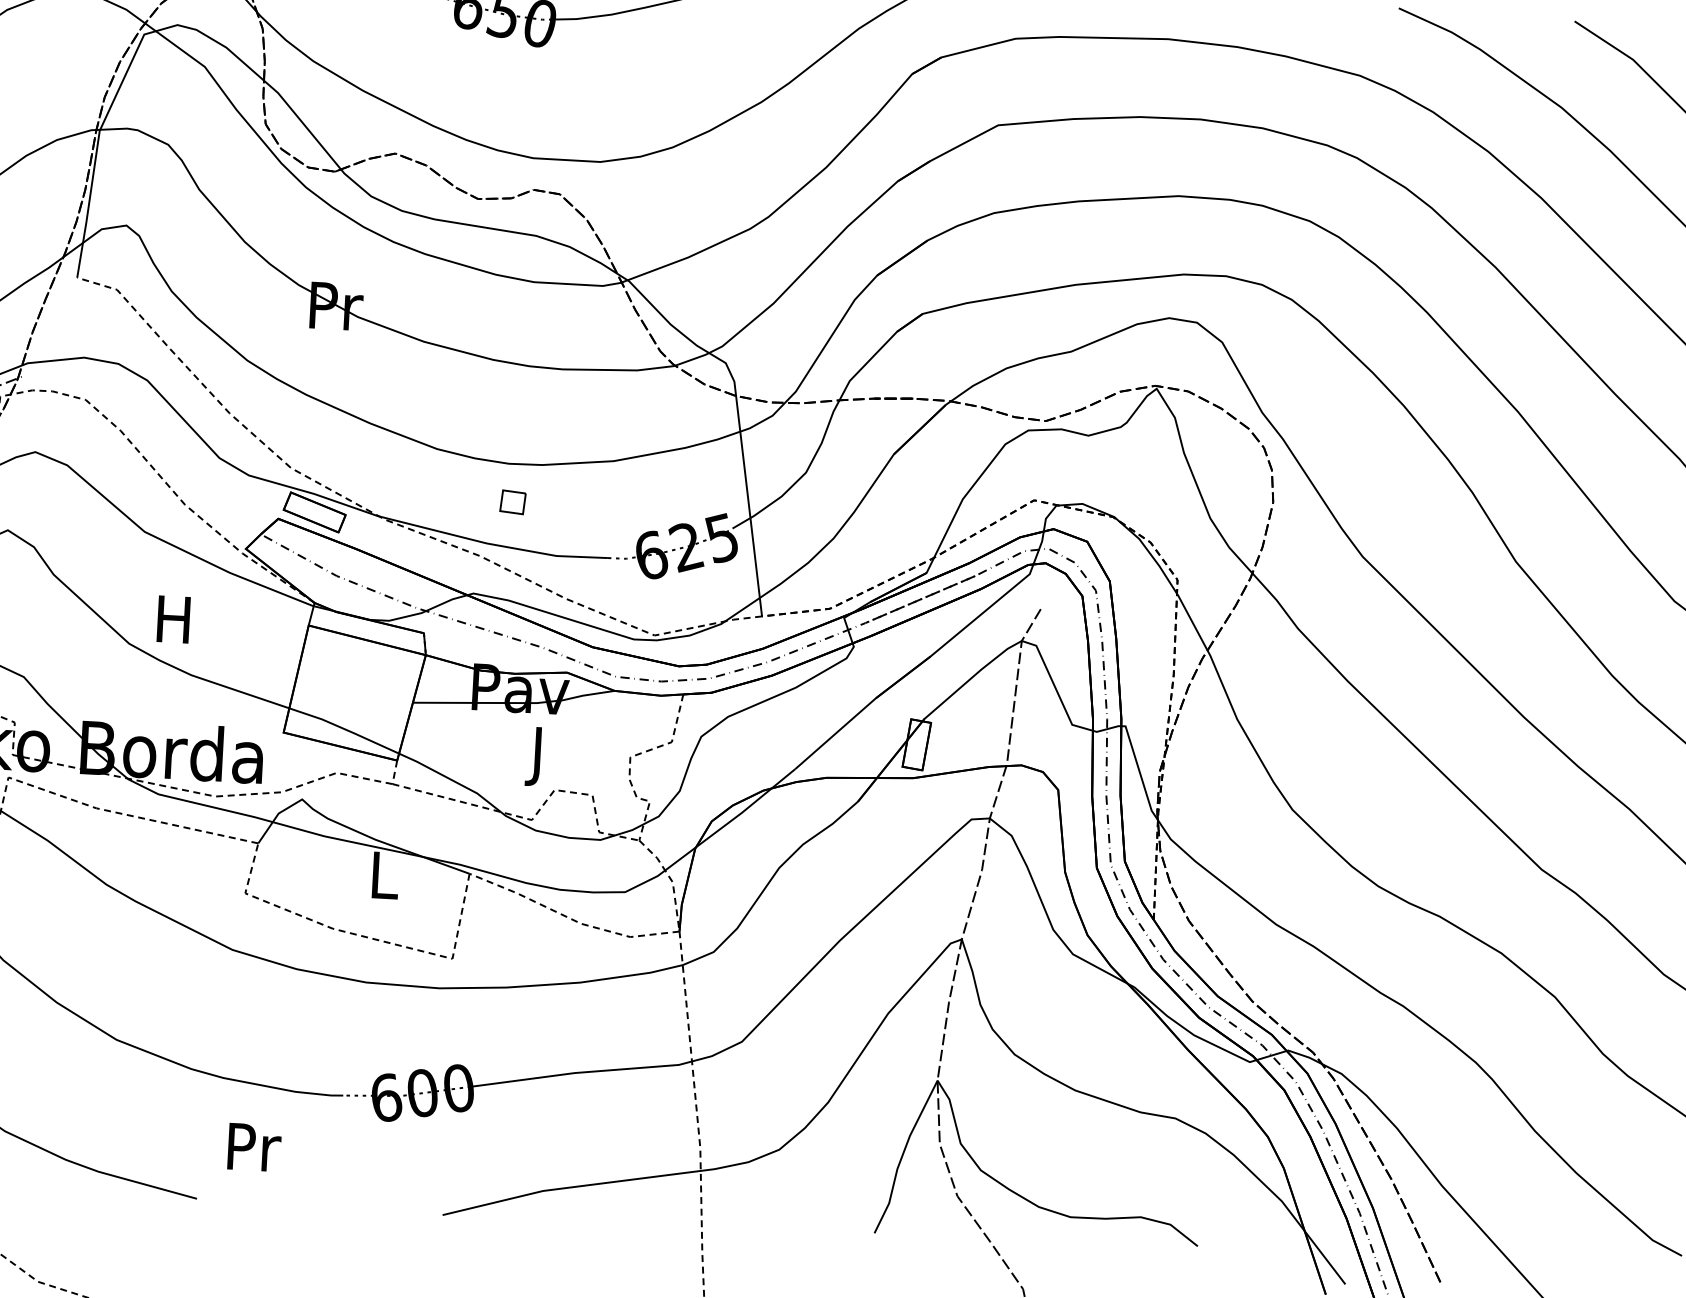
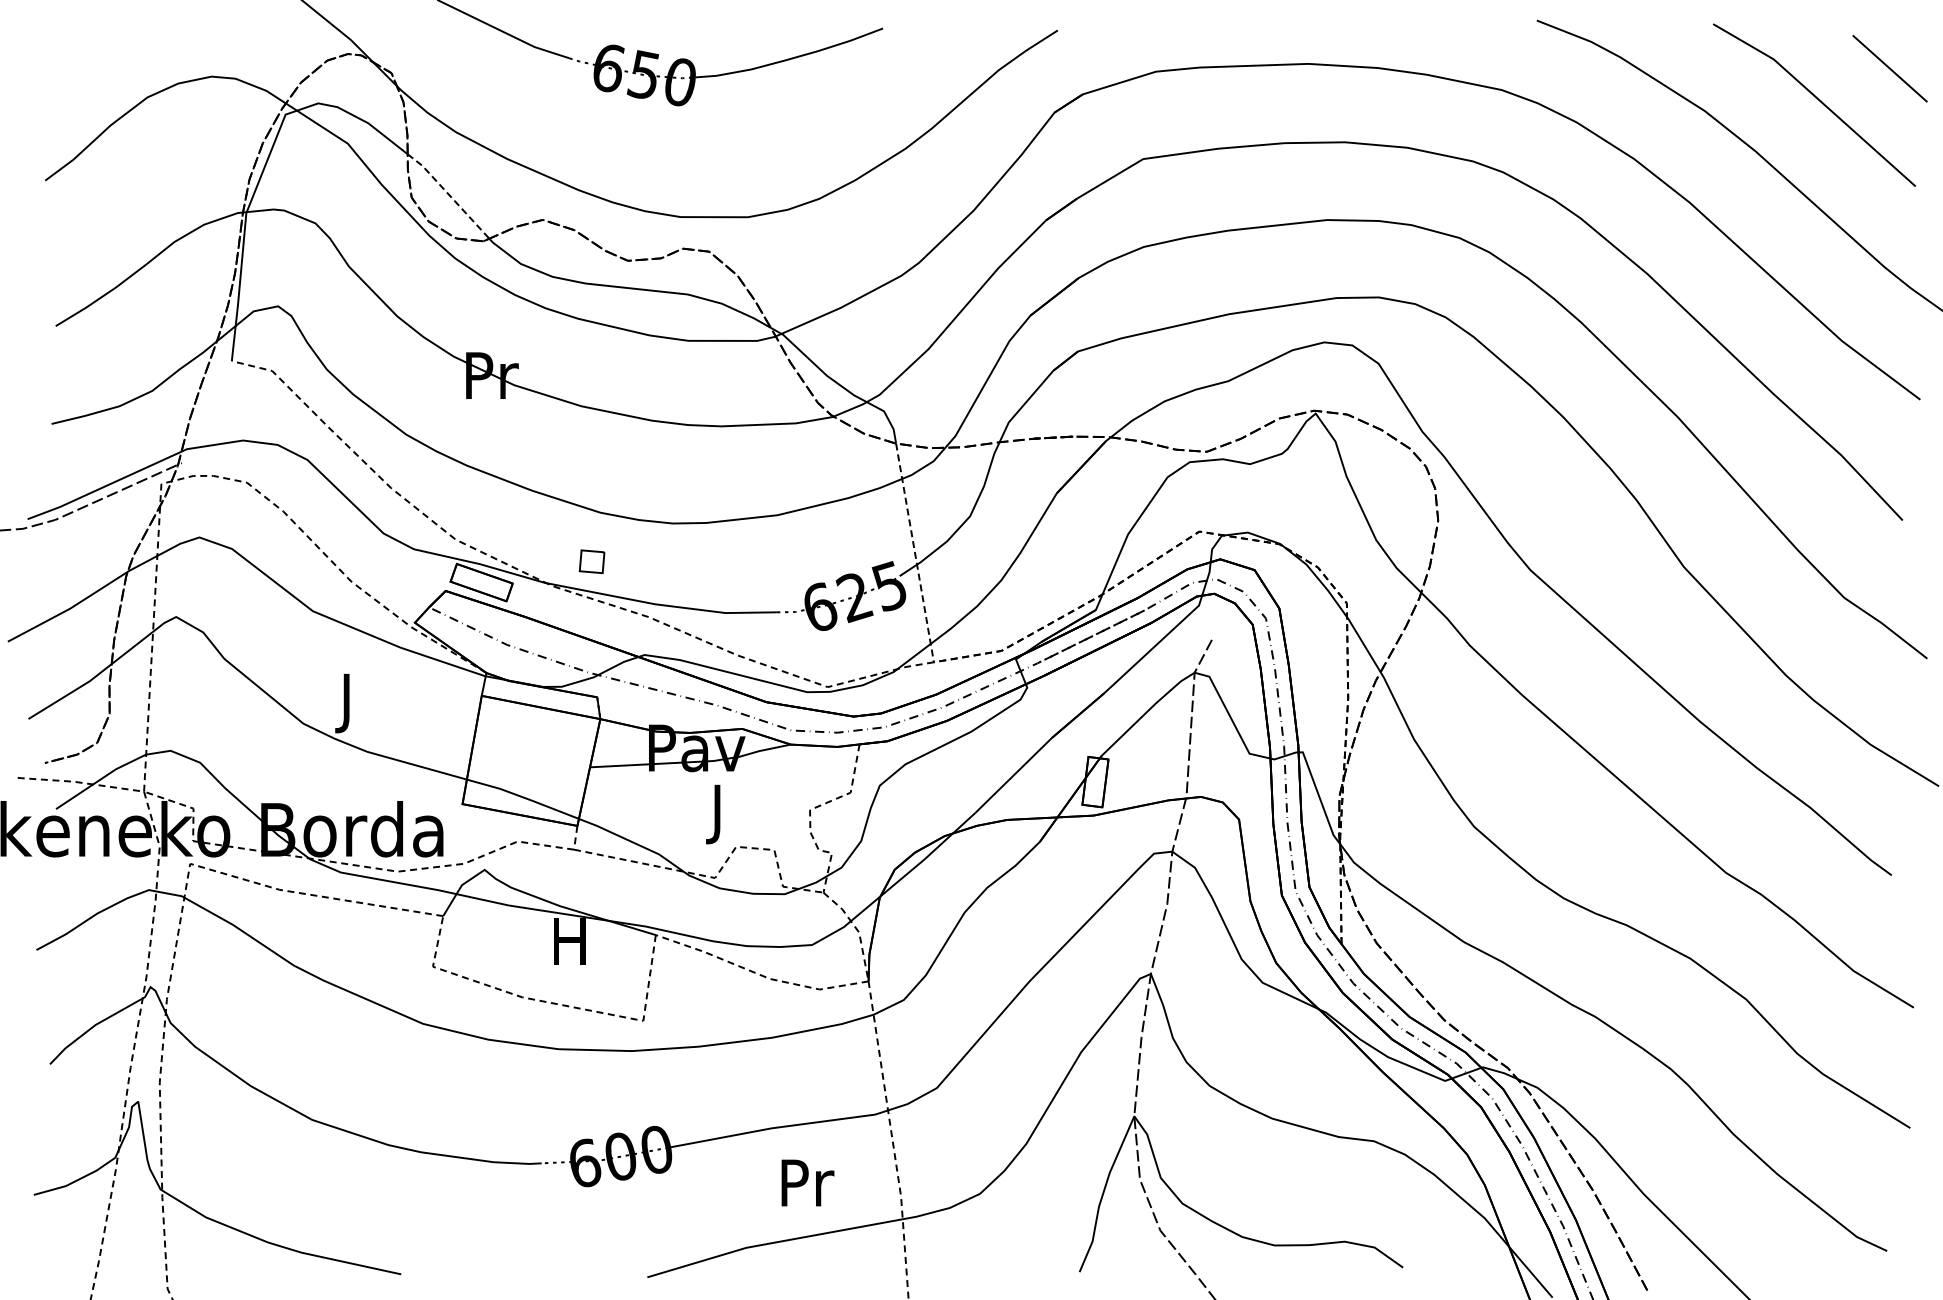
line: (303, 123) -> (449, 194), solid -> dashed
part: (512, 501) -> (591, 561), moved
line: (749, 505) -> (915, 552), solid -> dashed
text: (173, 625) -> (346, 703), H -> J
text: (383, 875) -> (569, 941), L -> H
text: (254, 1146) -> (807, 1182), moved

